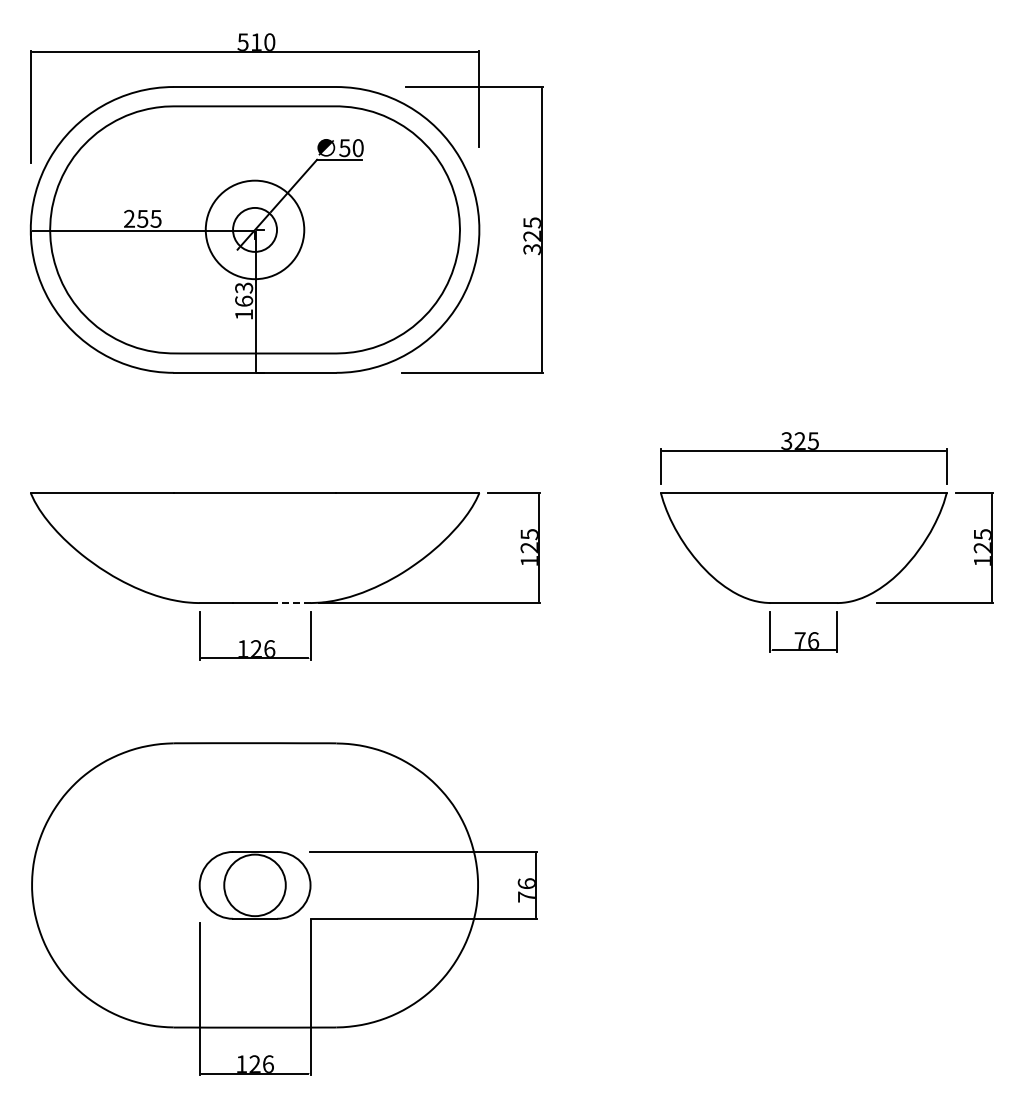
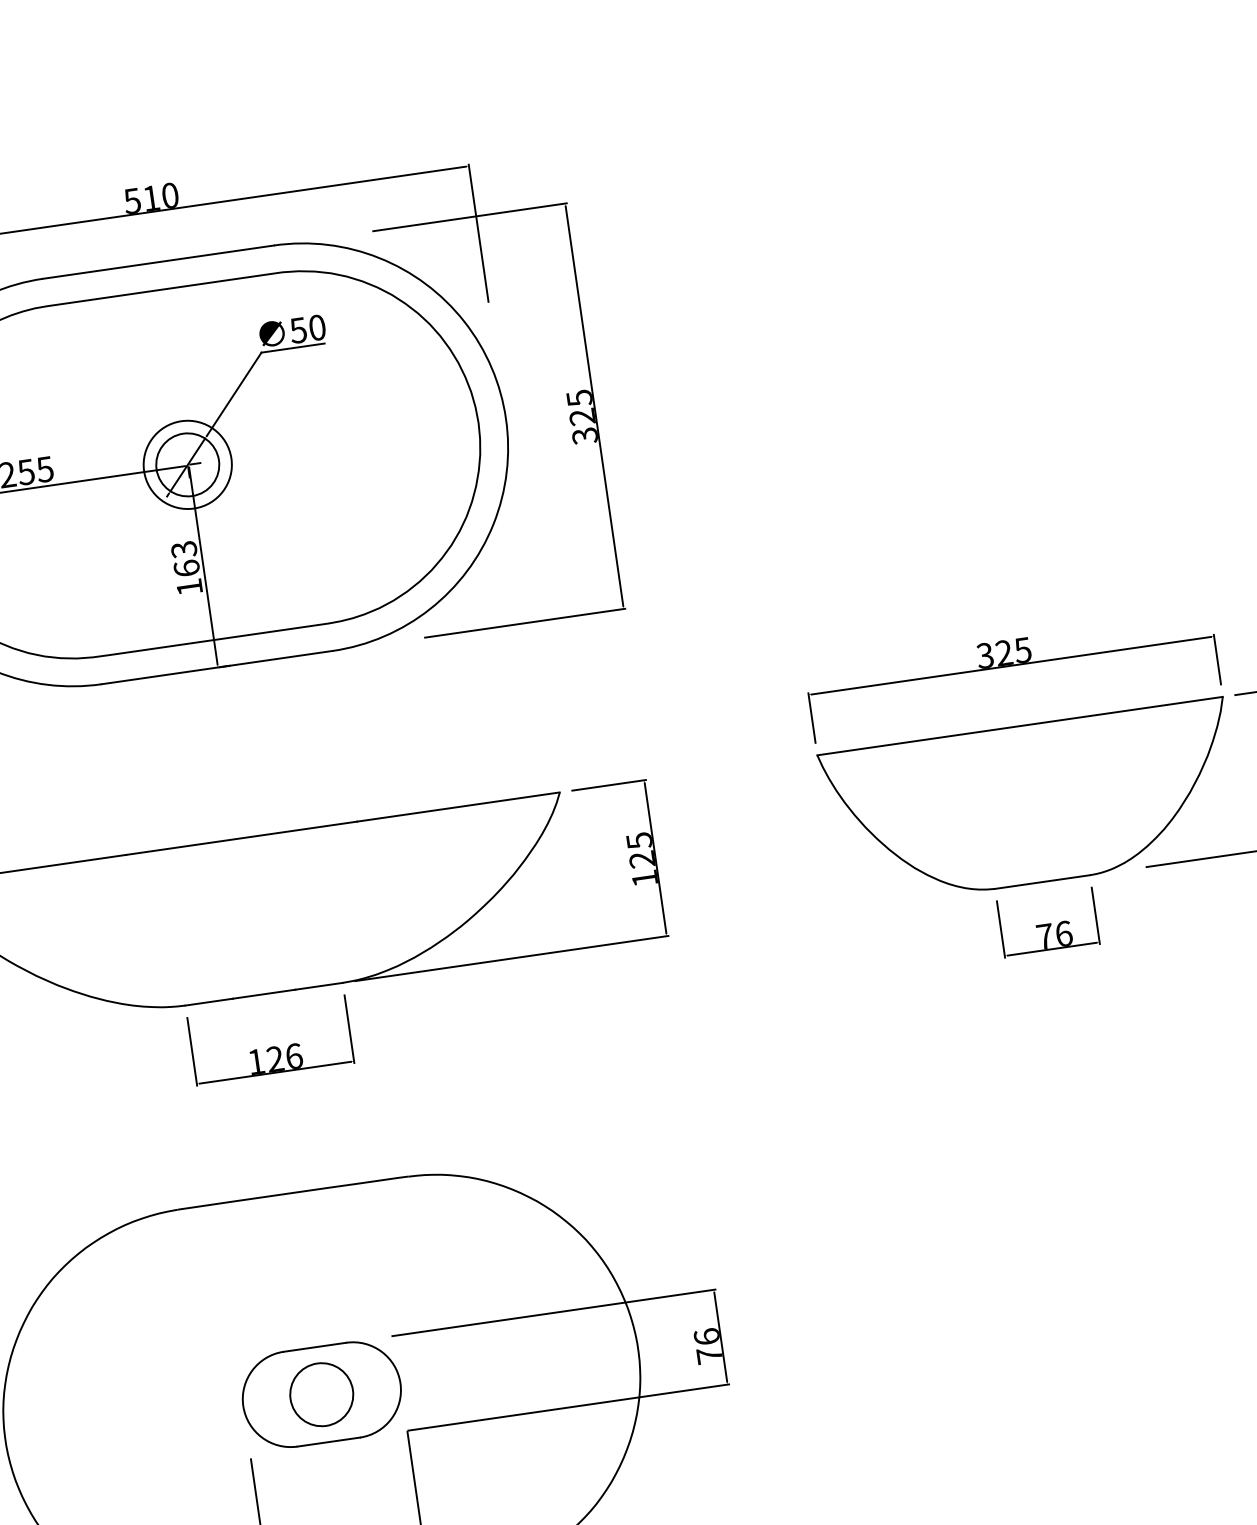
circle: (254, 229) -> (186, 464), size x0.62
line: (293, 603) -> (318, 986), dashed -> solid
circle: (255, 885) -> (322, 1394), size x0.71

